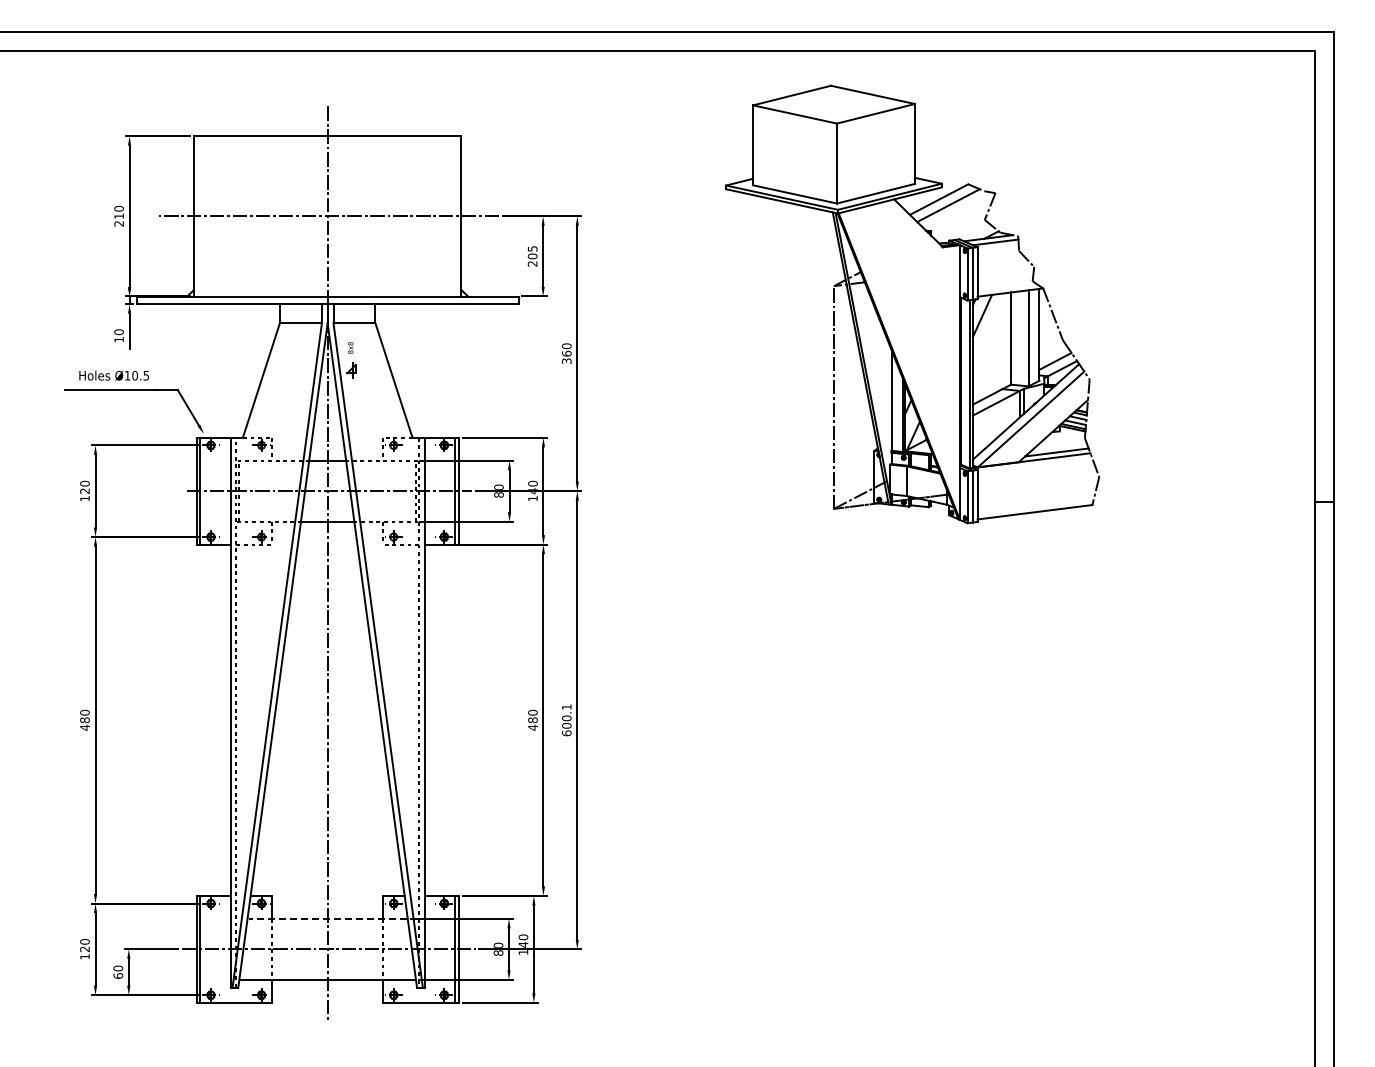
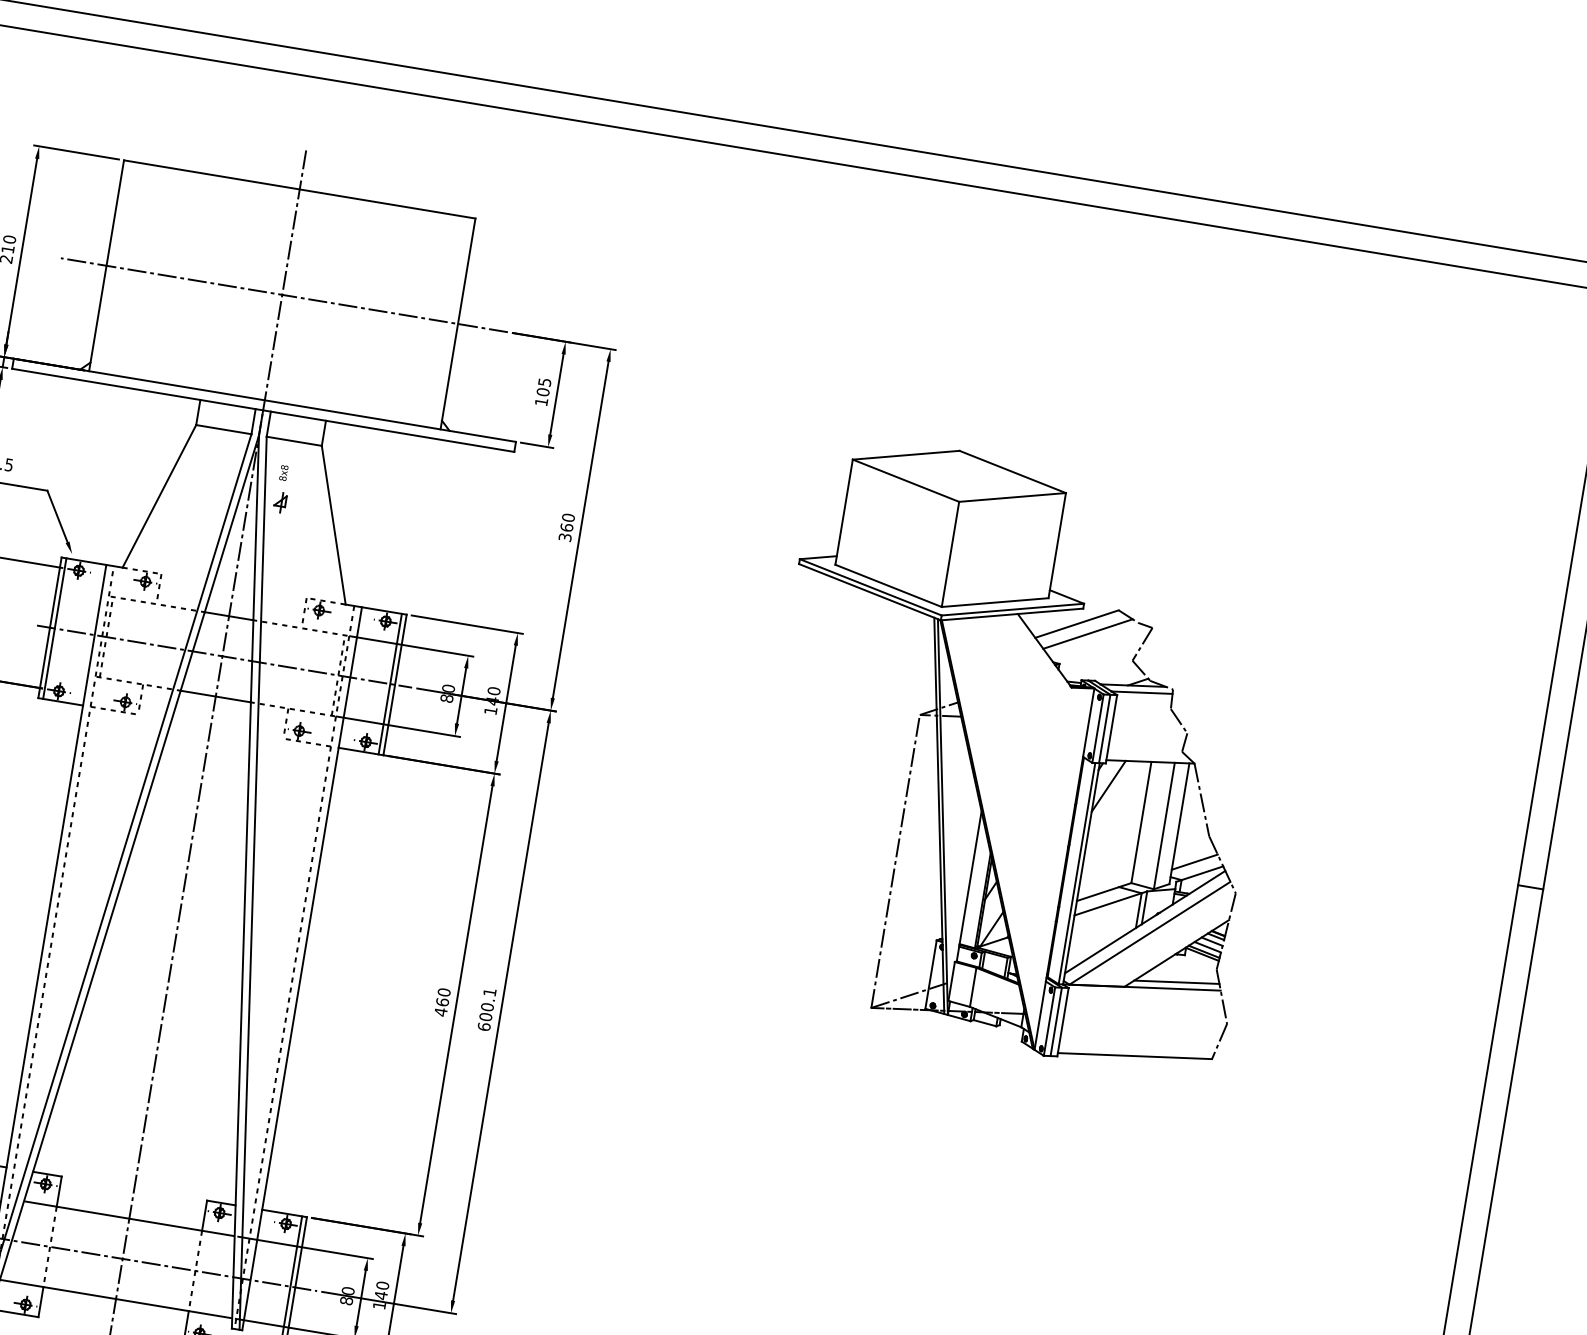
text: (532, 263) -> (541, 401), 205 -> 105
part: (912, 304) -> (1019, 756), moved
text: (532, 720) -> (441, 1002), 480 -> 460
line: (327, 918) -> (129, 1218), dashed -> solid

